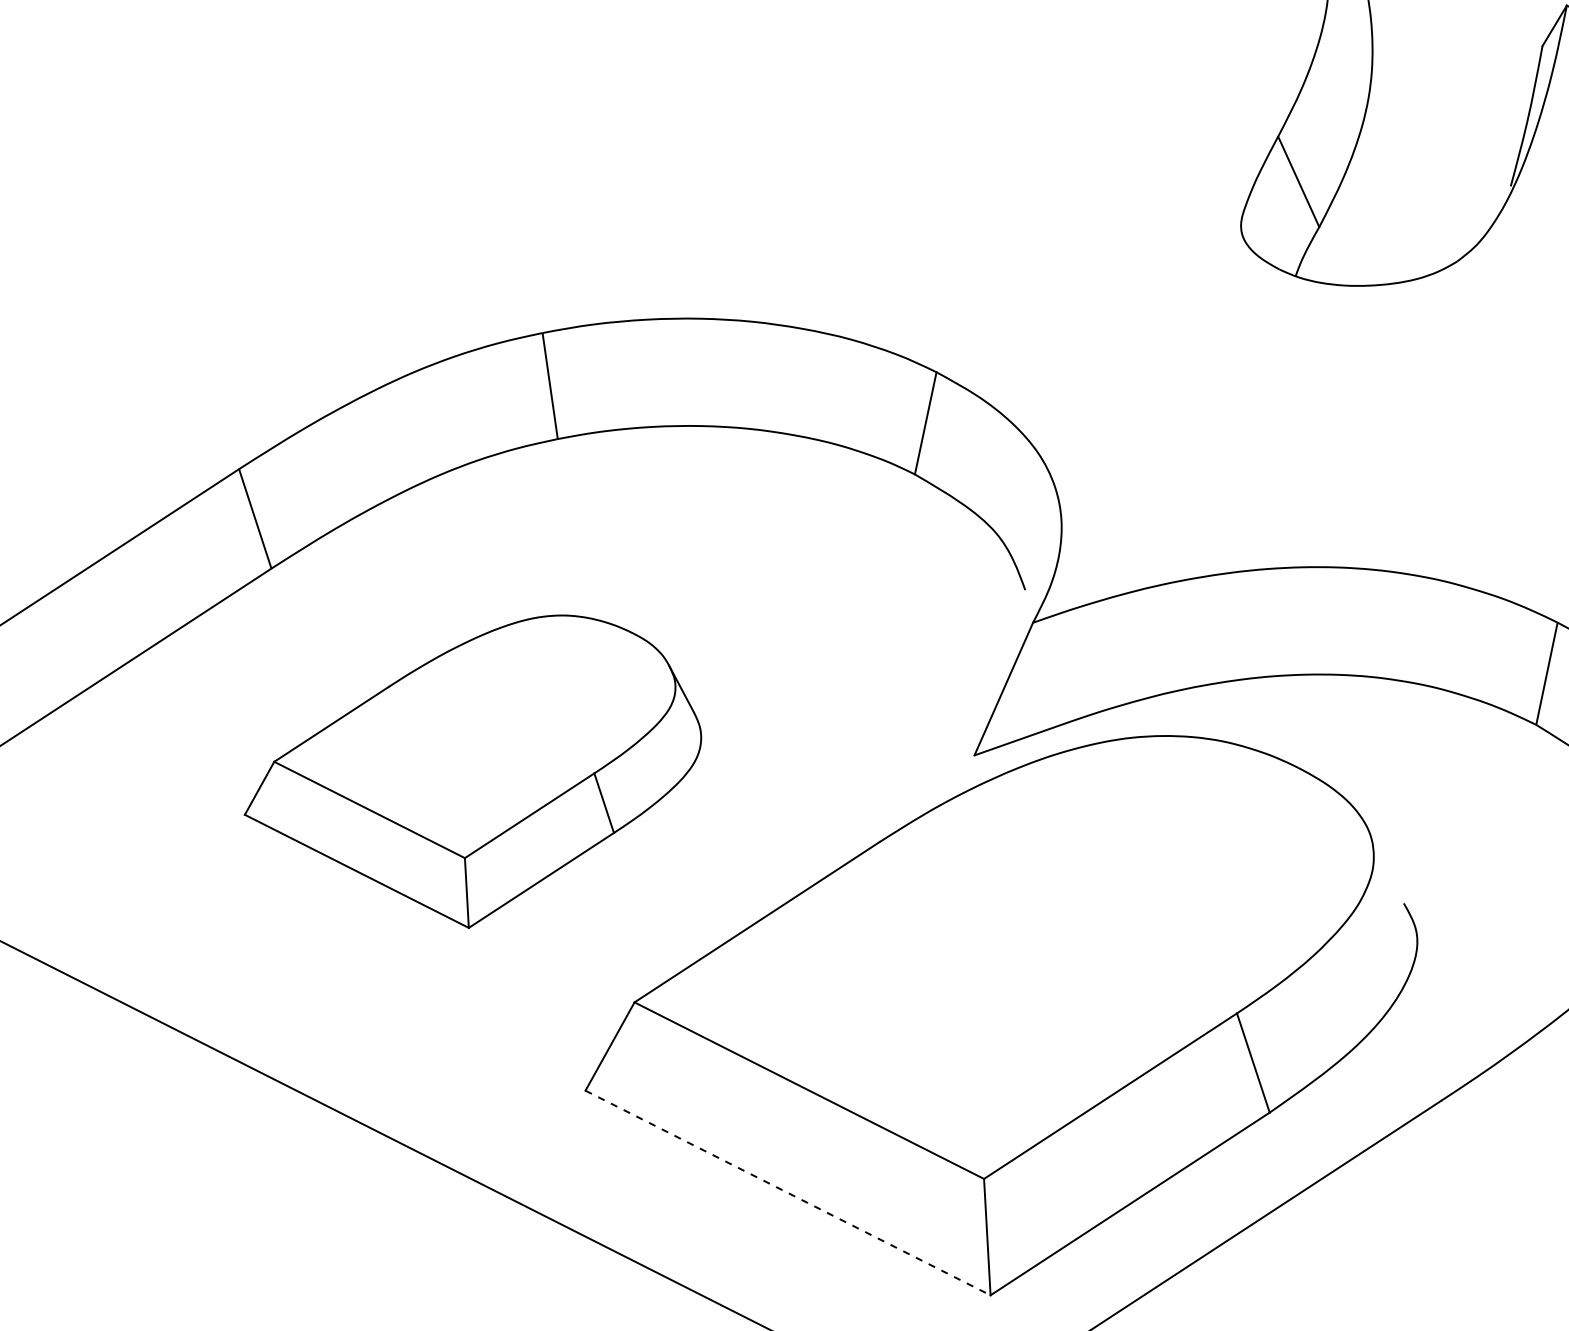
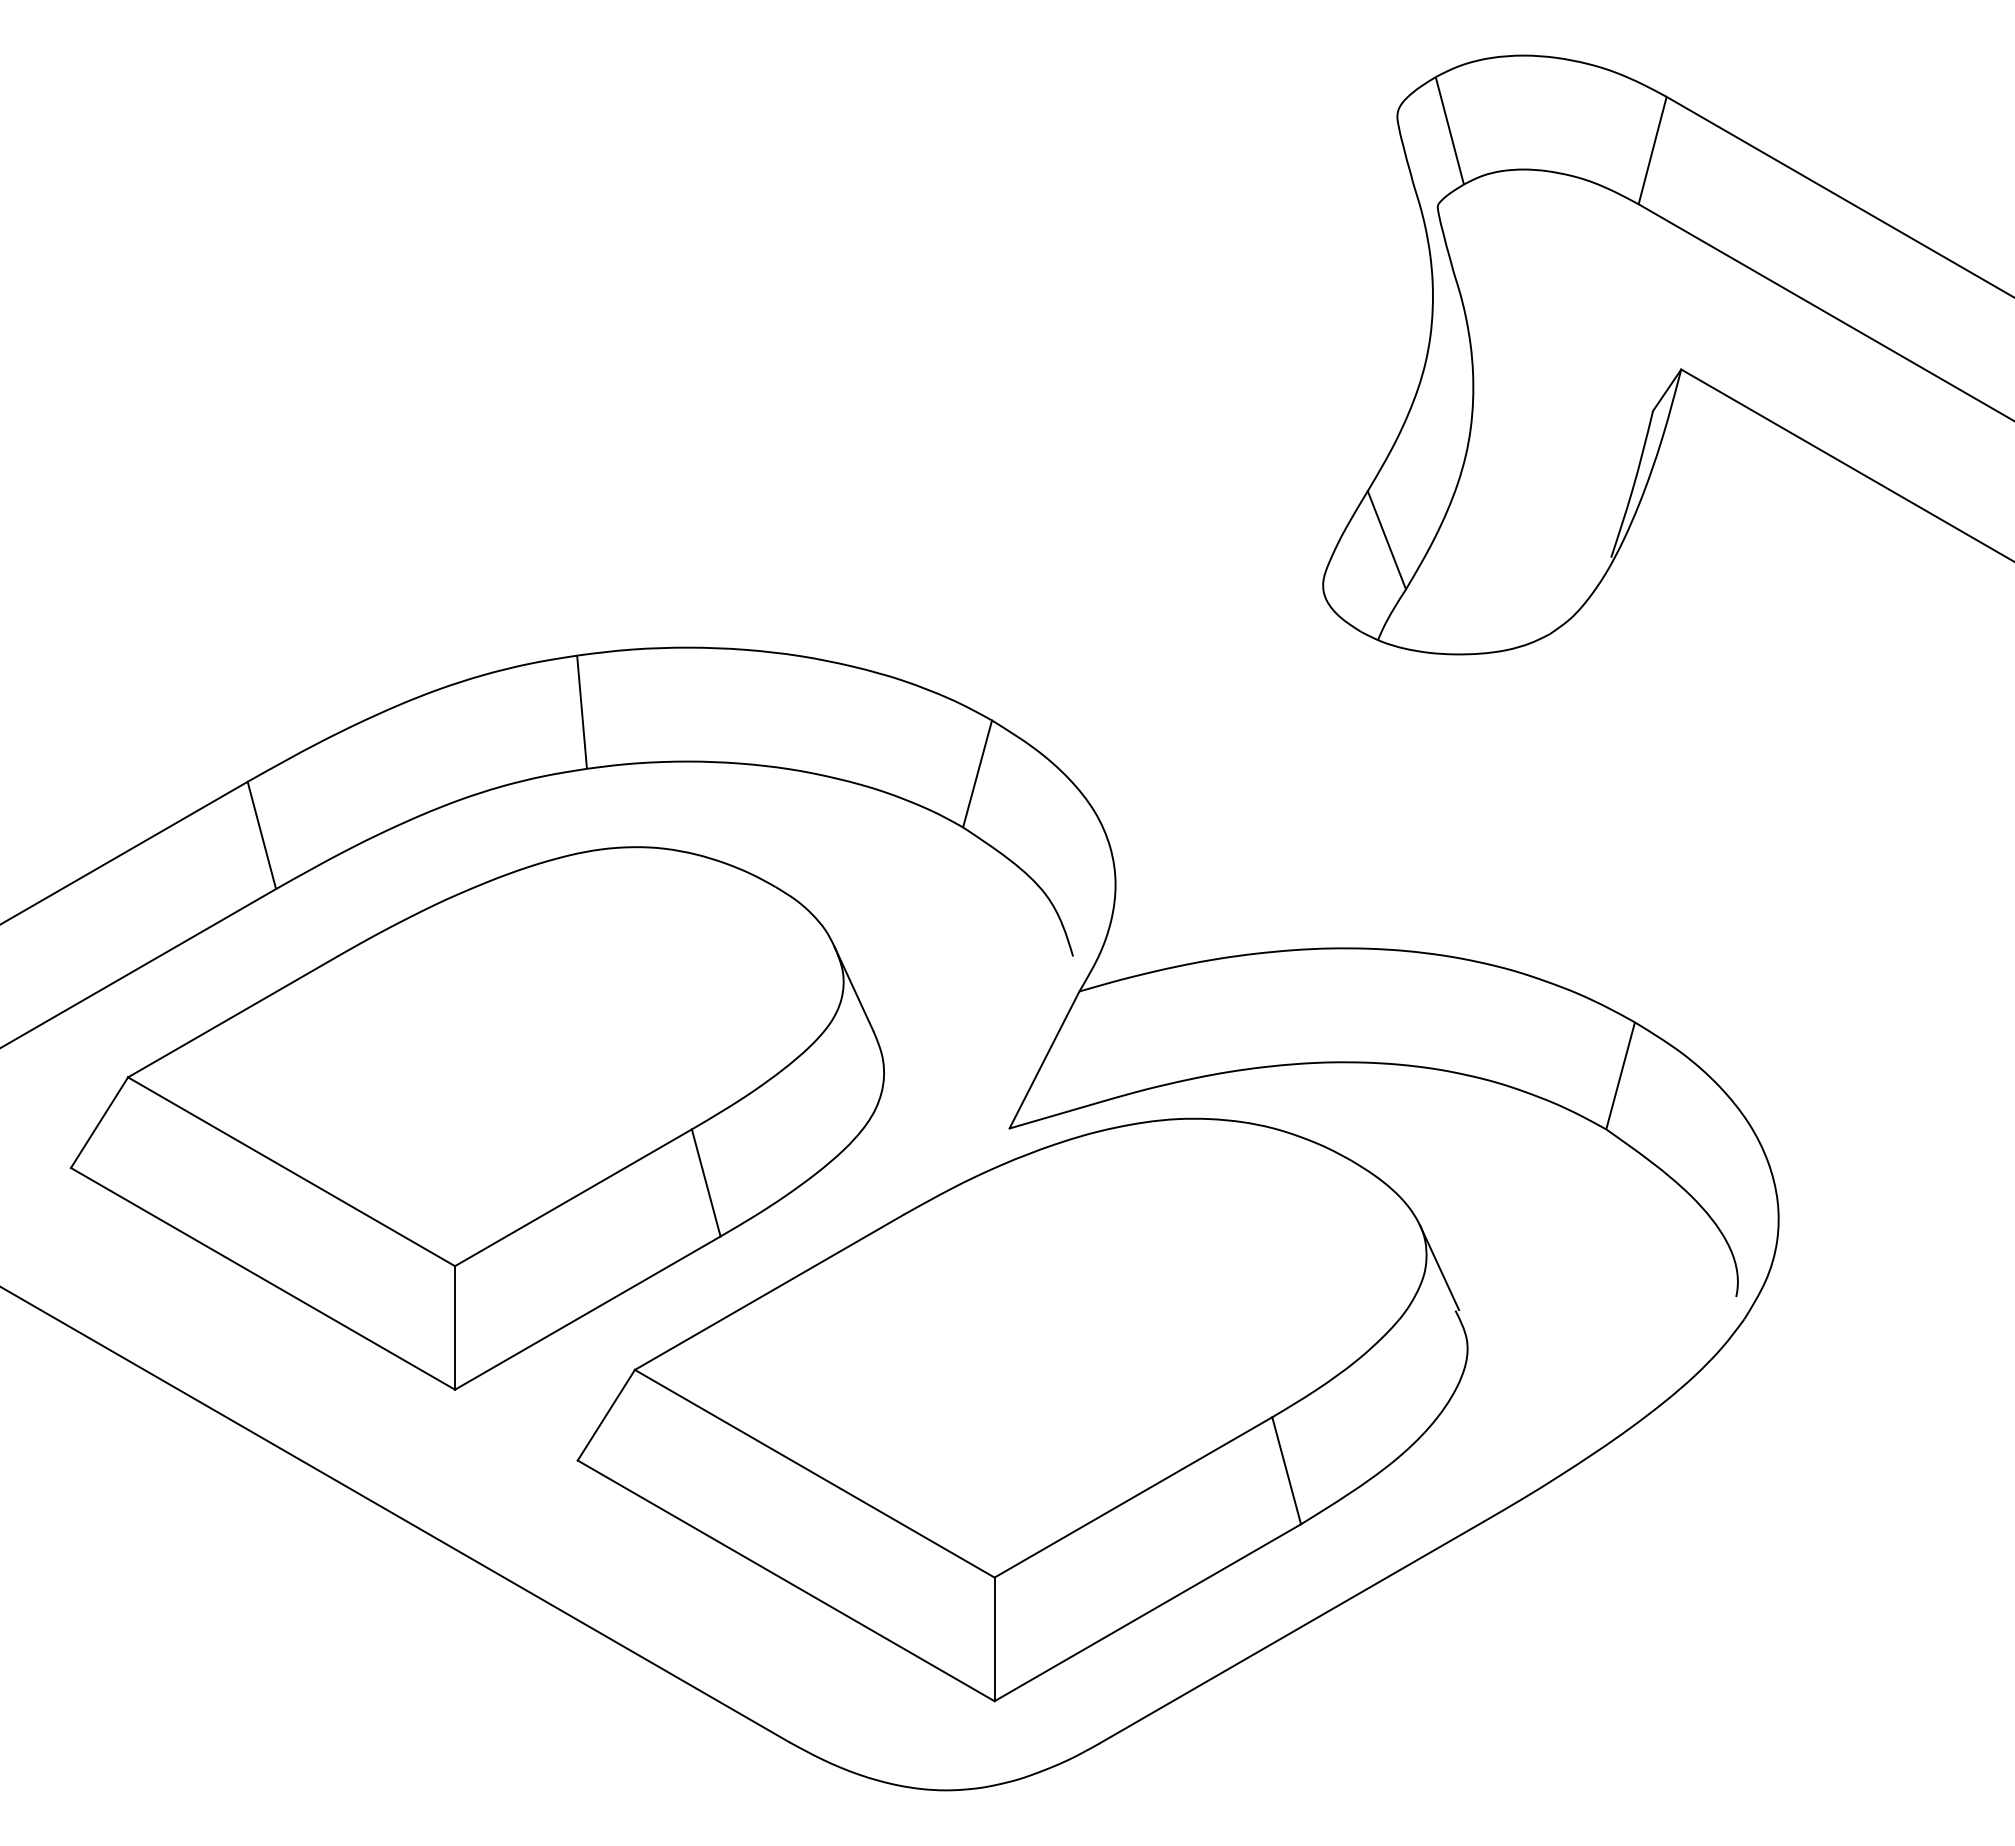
part: (472, 774) -> (476, 1118), size x1.67
line: (1386, 863) -> (1439, 1267), added
line: (788, 1192) -> (786, 1580), dashed -> solid

